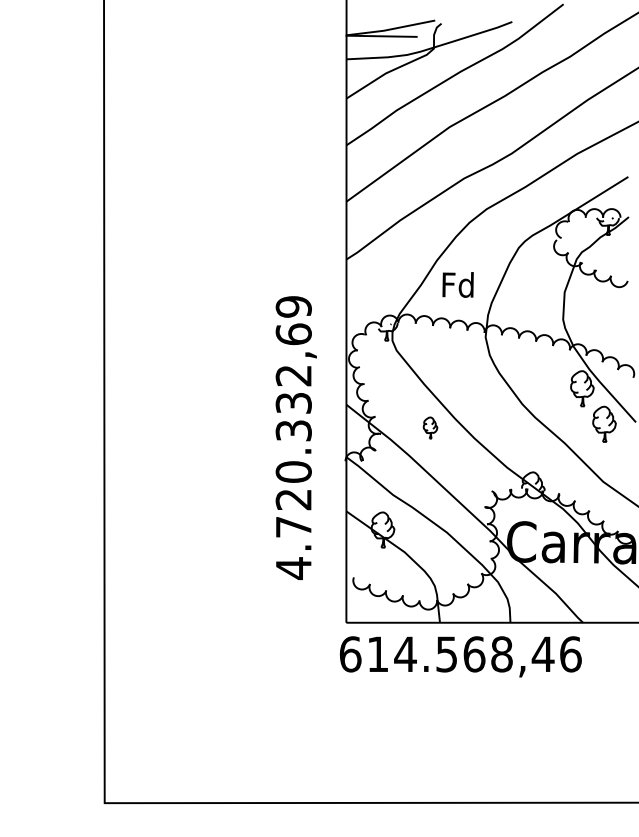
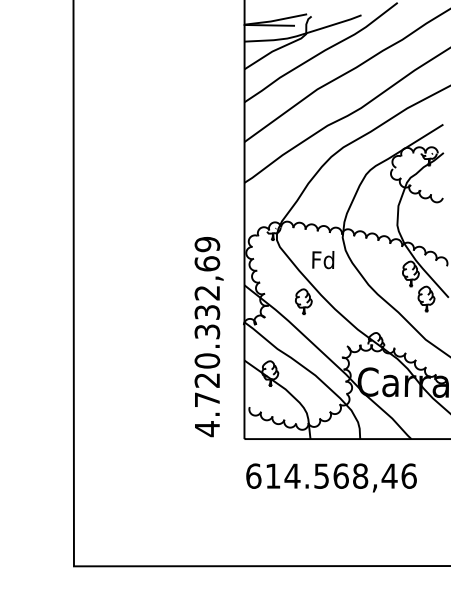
text: (457, 284) -> (322, 259), moved
part: (430, 427) -> (303, 301), size x1.67
text: (295, 437) -> (208, 336), moved
text: (460, 656) -> (331, 477), moved

